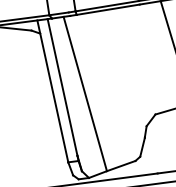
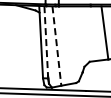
line: (63, 88) -> (46, 41), solid -> dashed
line: (84, 95) -> (56, 46), solid -> dashed

